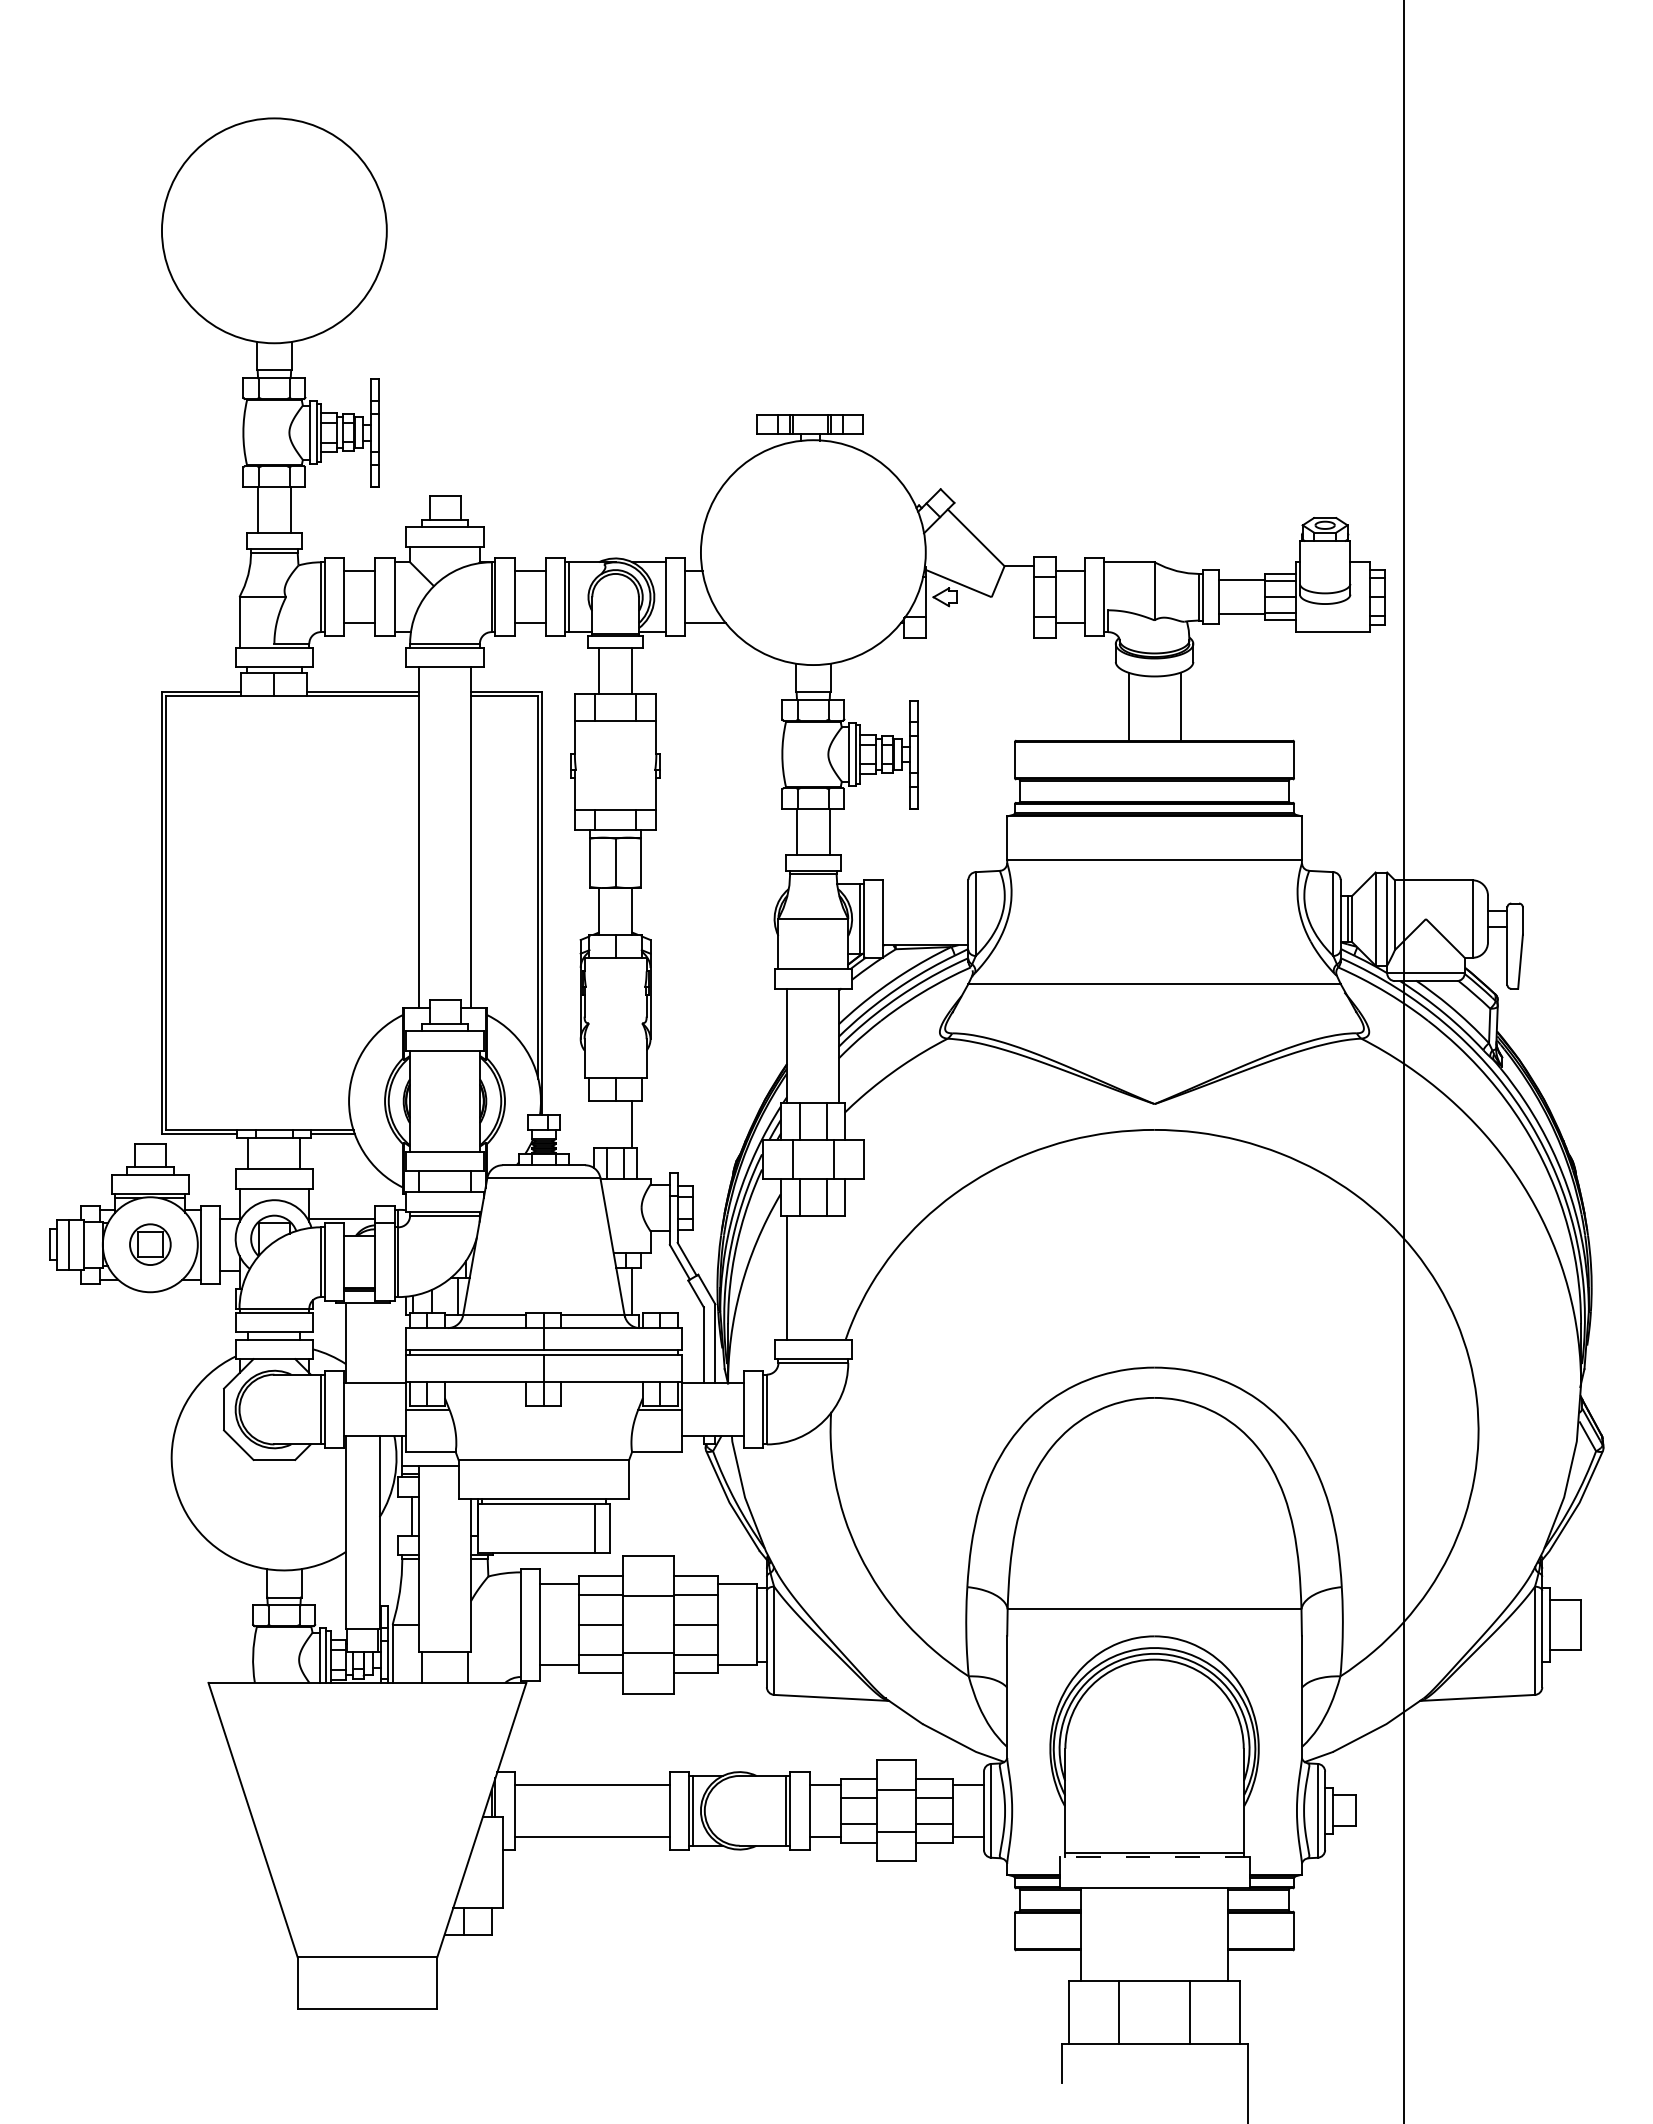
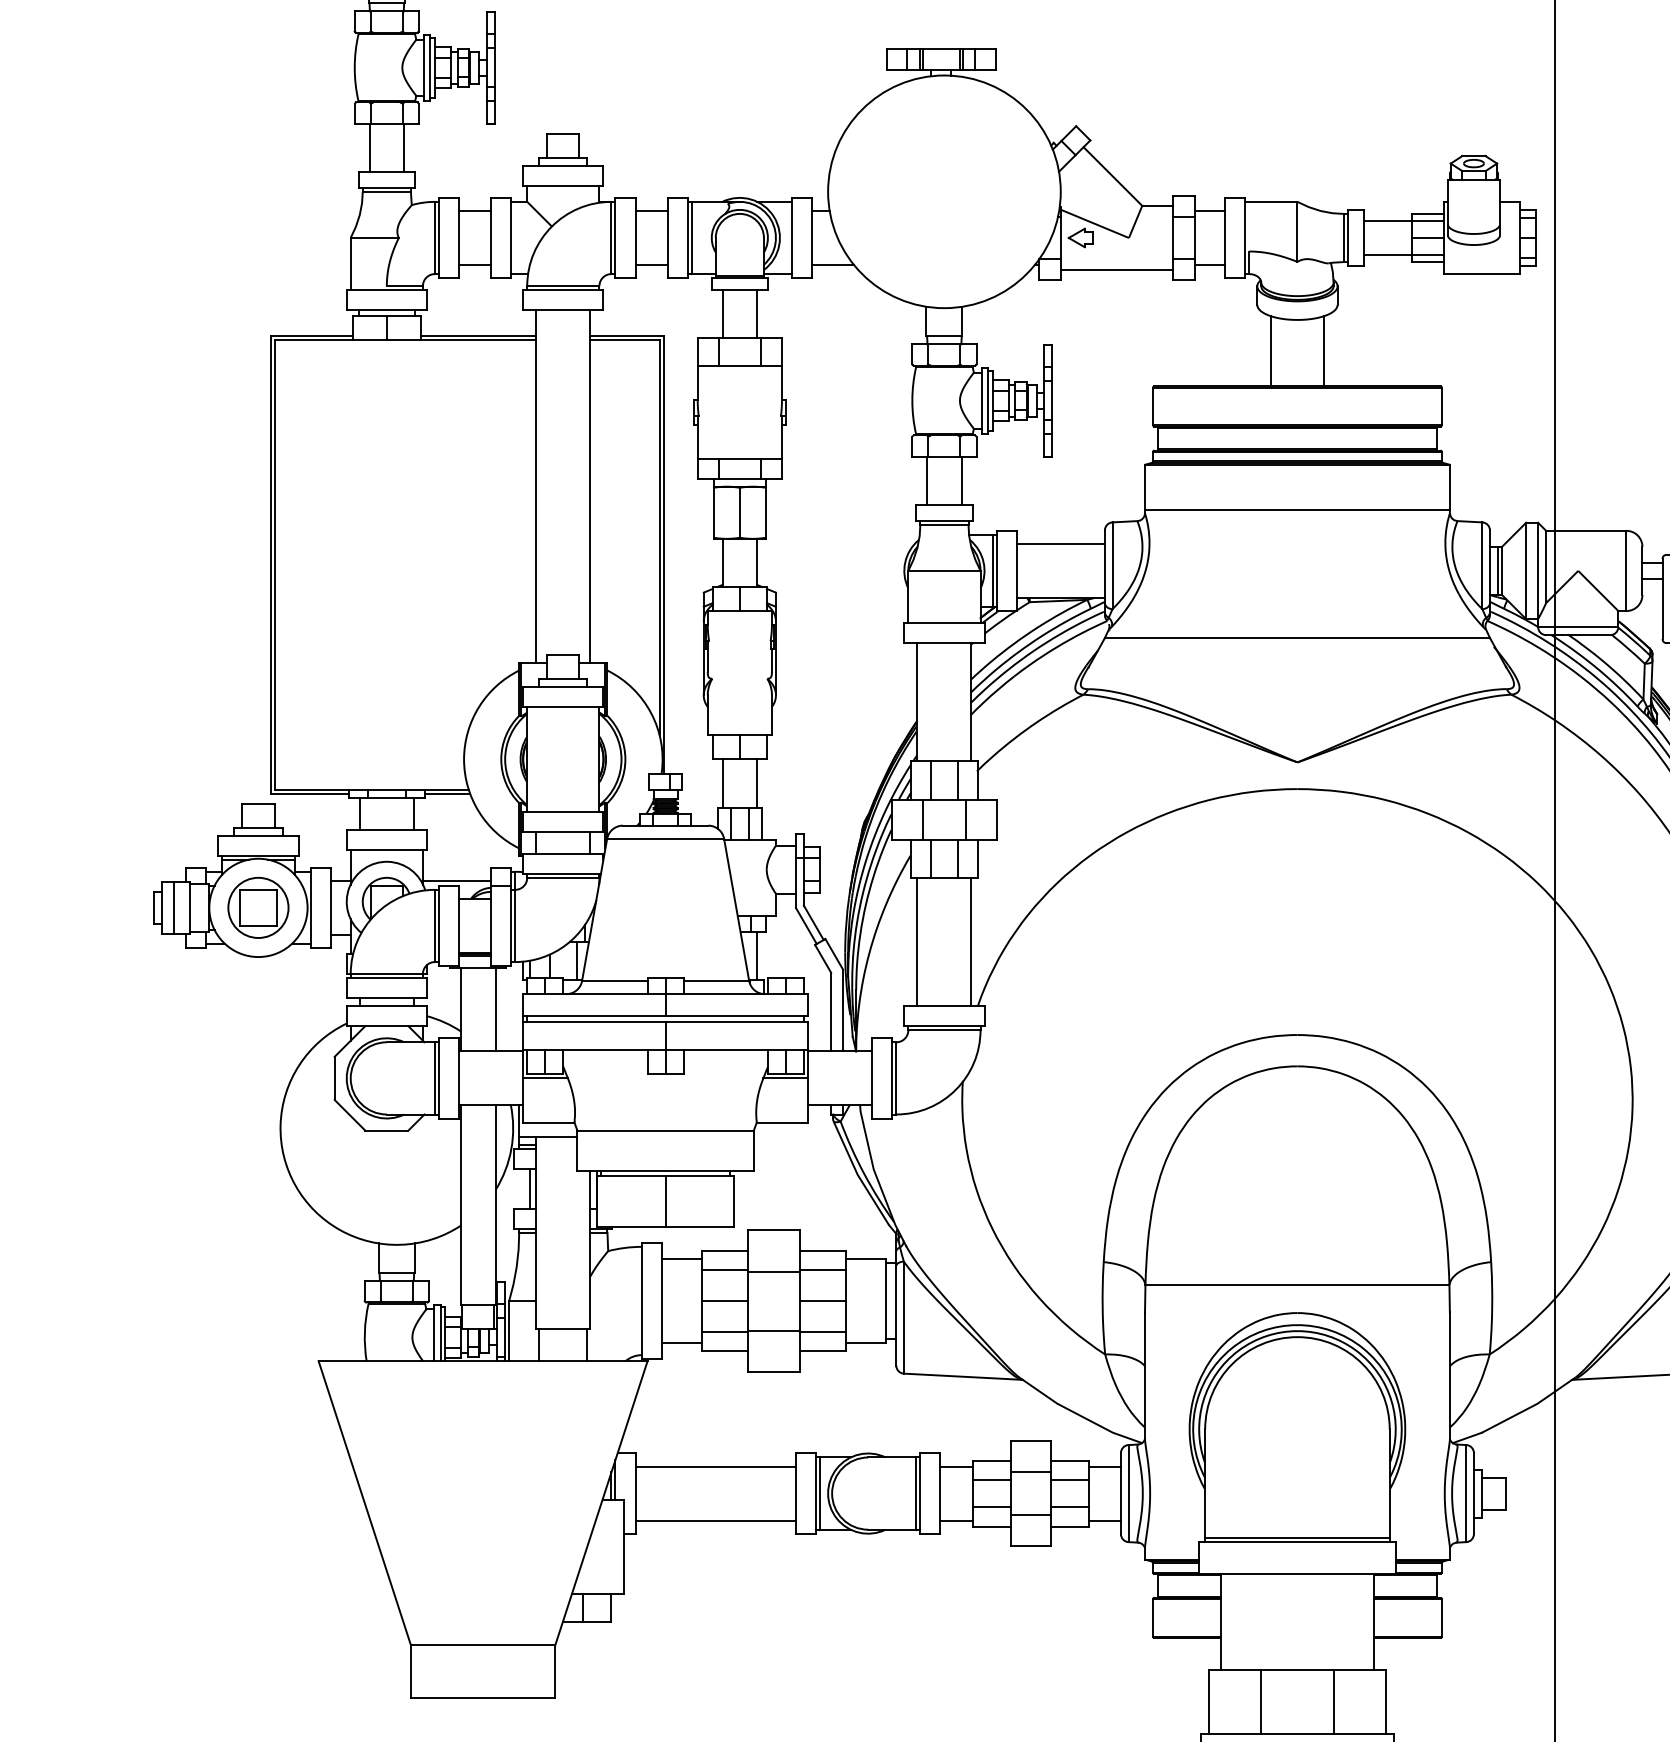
line: (979, 628) -> (1116, 270), added
line: (925, 893) -> (1060, 544), added
line: (598, 1124) -> (722, 783), added
part: (150, 1244) -> (258, 907), size x1.43
line: (839, 1277) -> (971, 941), added
line: (379, 1342) -> (495, 1009), added
line: (594, 1528) -> (665, 1201), moved
line: (1154, 1857) -> (1297, 1541), dashed -> solid

